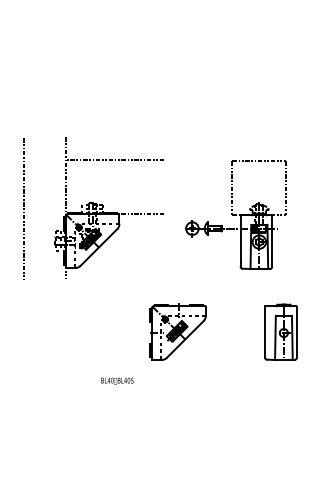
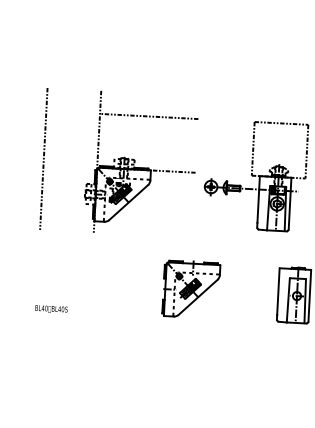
part: (108, 207) -> (140, 163), moved
text: (117, 380) -> (51, 308), moved

